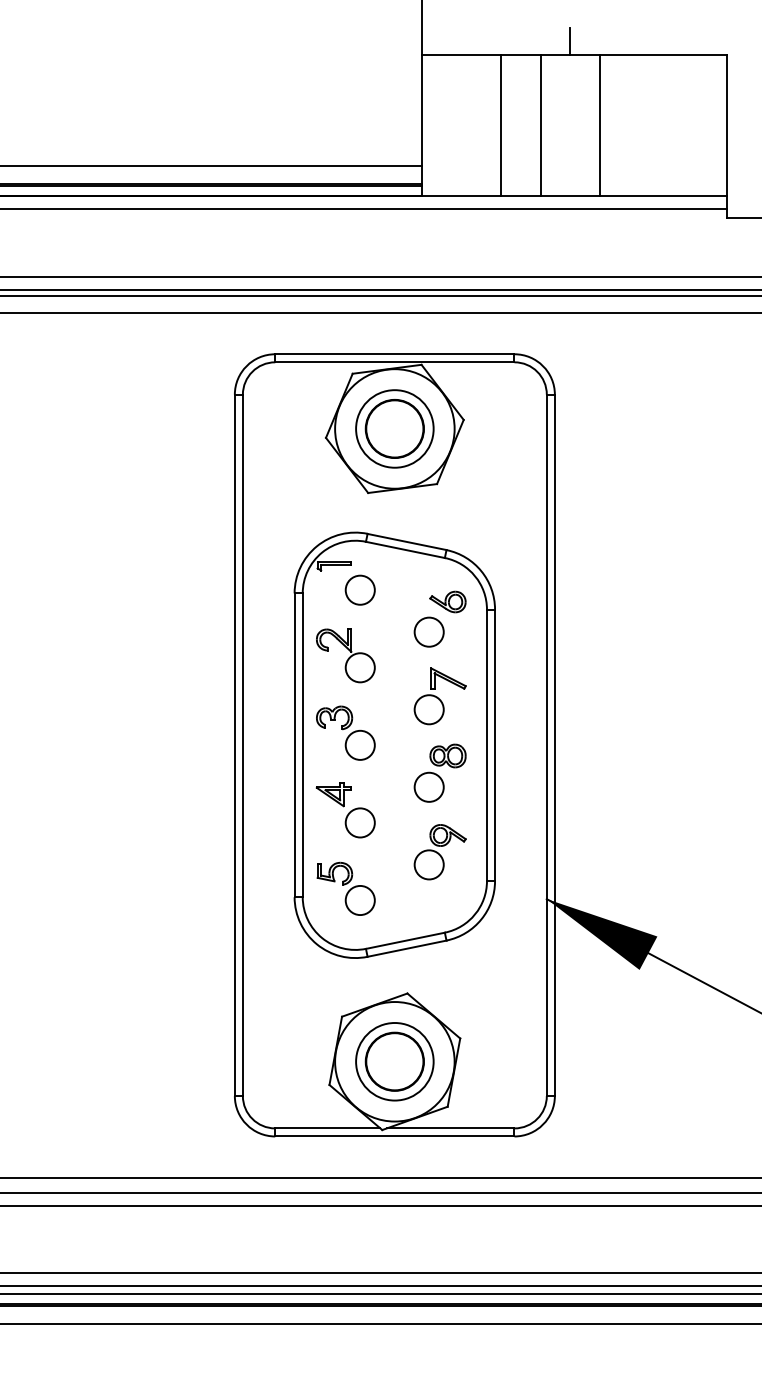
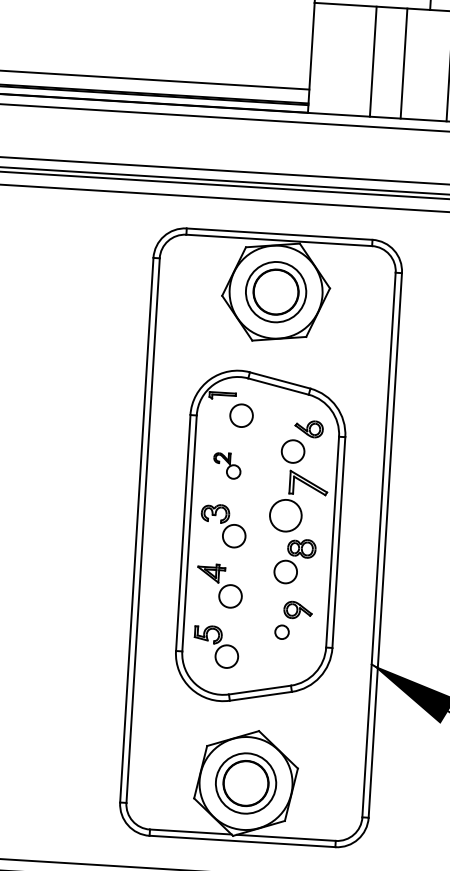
part: (345, 655) -> (227, 465), size x0.6
part: (439, 696) -> (298, 502), size x1.4
circle: (428, 864) -> (281, 631), size x0.6

